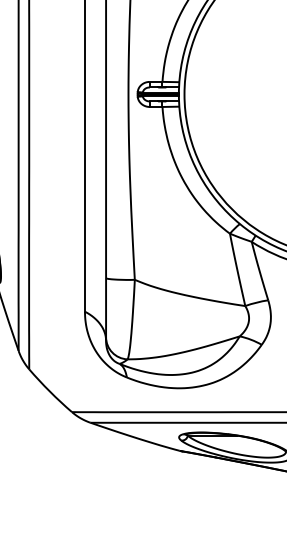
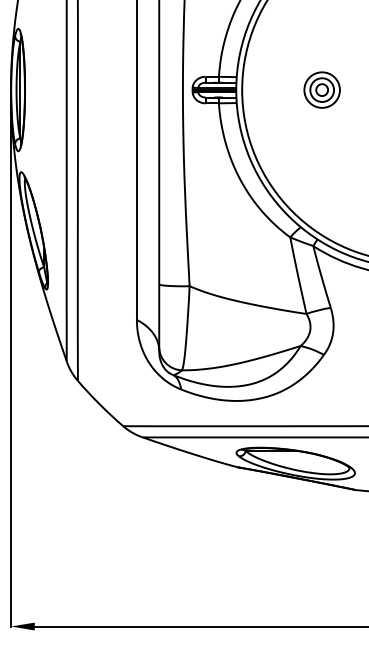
part: (259, 93) -> (321, 89), added

